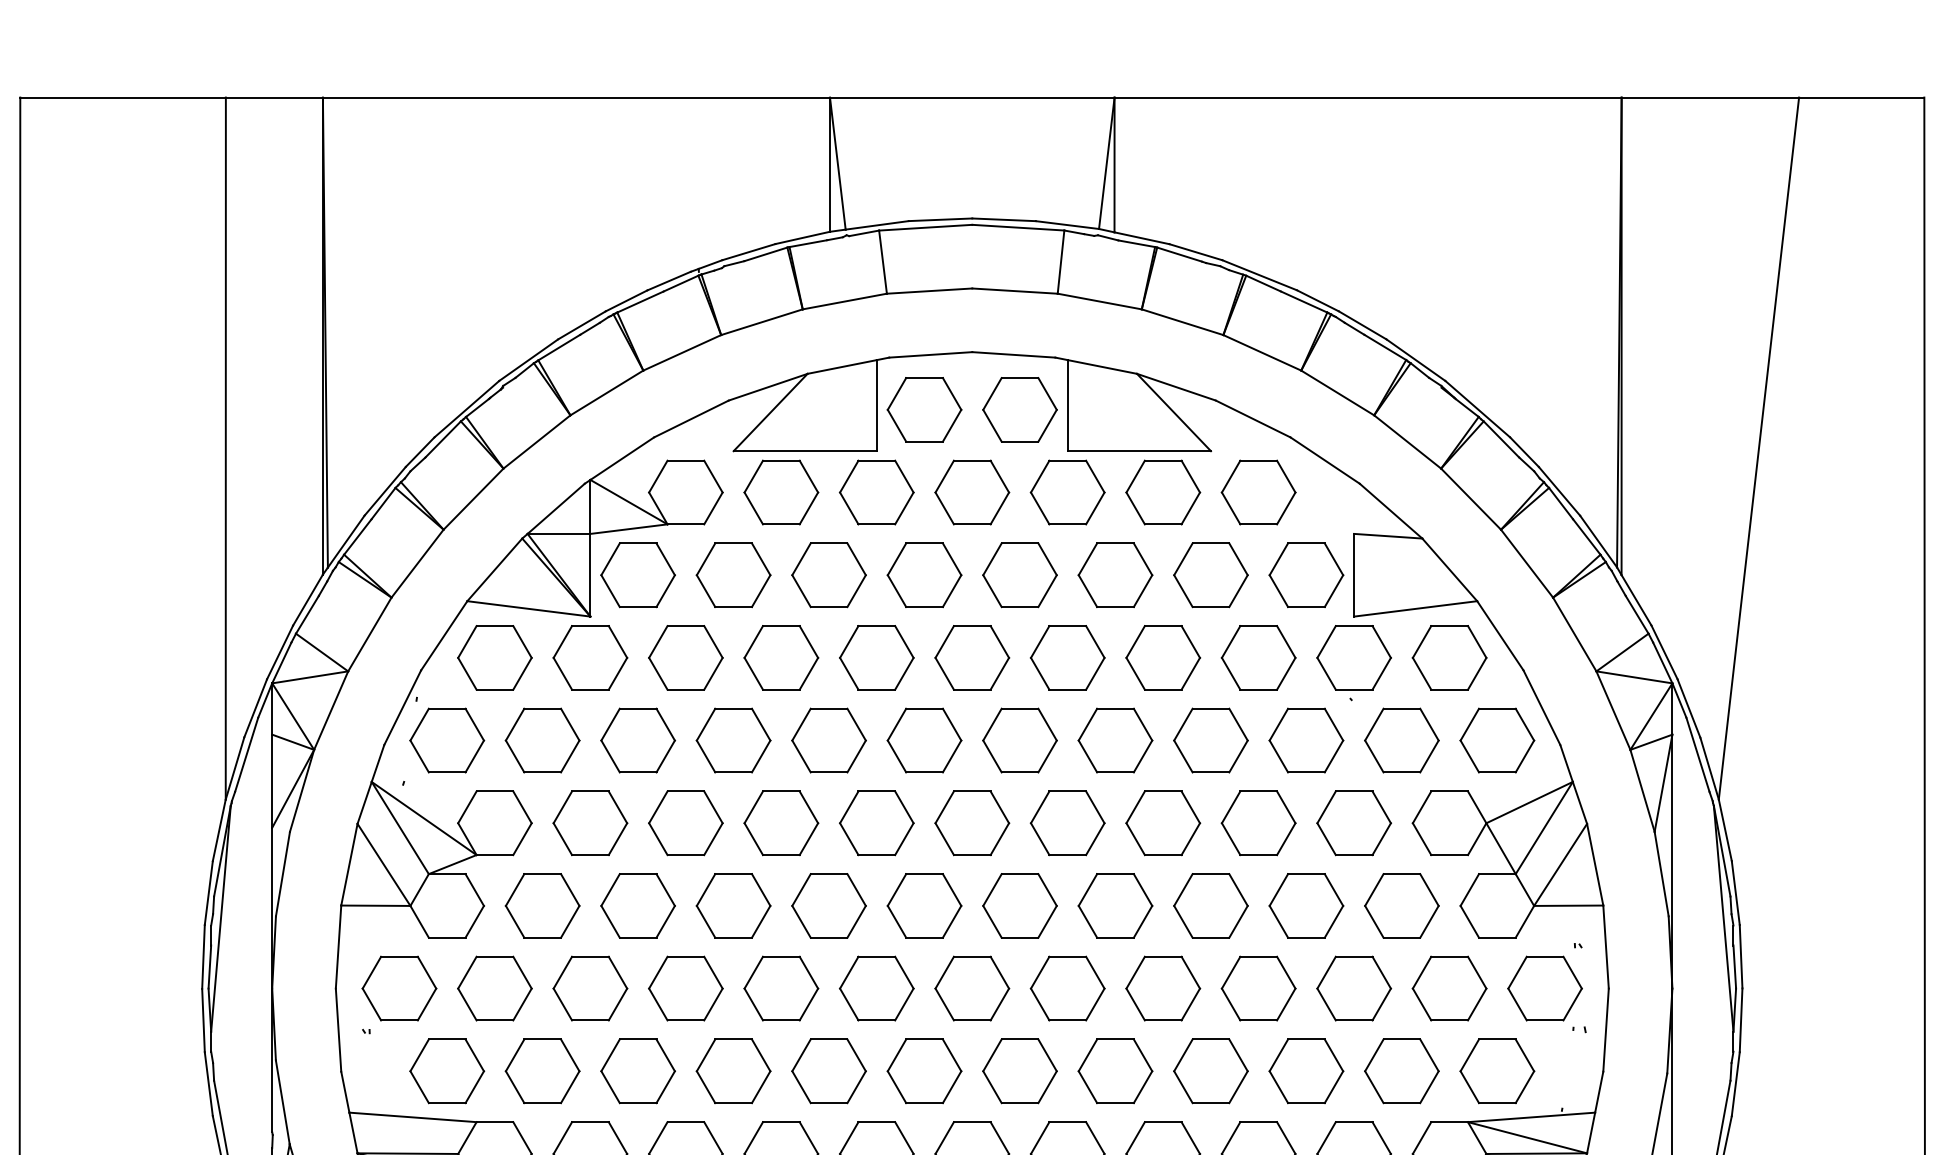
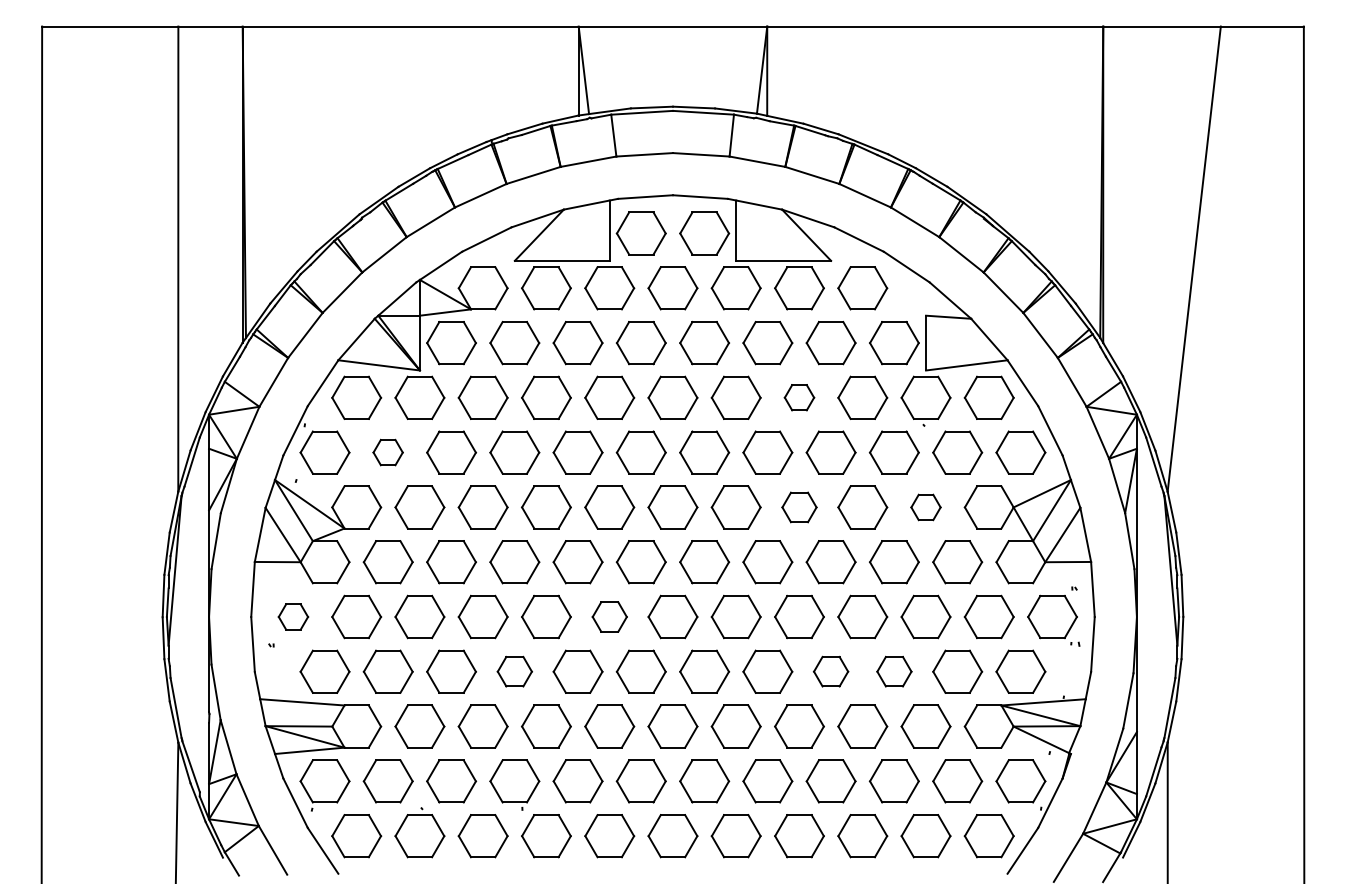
part: (1163, 657) -> (799, 397), size x0.6
part: (541, 740) -> (387, 452), size x0.6
part: (1163, 823) -> (799, 507), size x0.7
part: (1353, 823) -> (925, 507), size x0.6
part: (399, 987) -> (293, 616), size x0.6
part: (876, 987) -> (609, 616), size x0.7
part: (733, 1070) -> (514, 671), size x0.7
part: (1210, 1070) -> (830, 671), size x0.7
part: (1306, 1070) -> (894, 671), size x0.7

